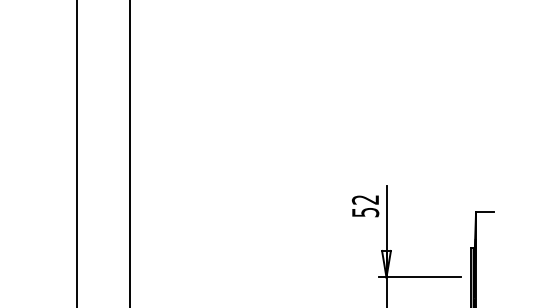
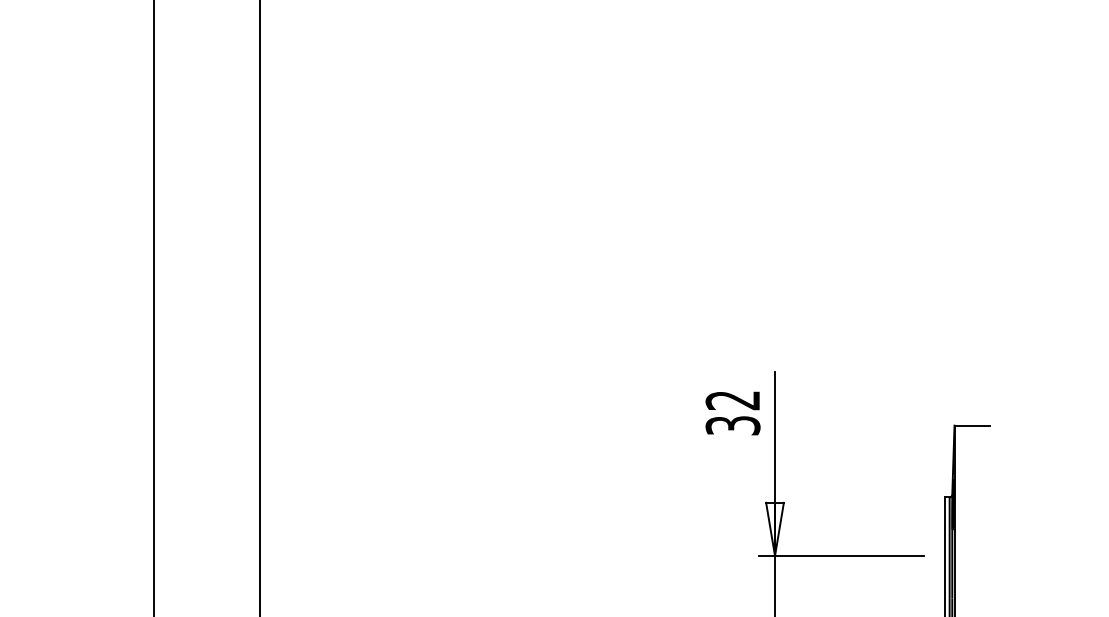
text: (364, 211) -> (730, 423), 52 -> 32

